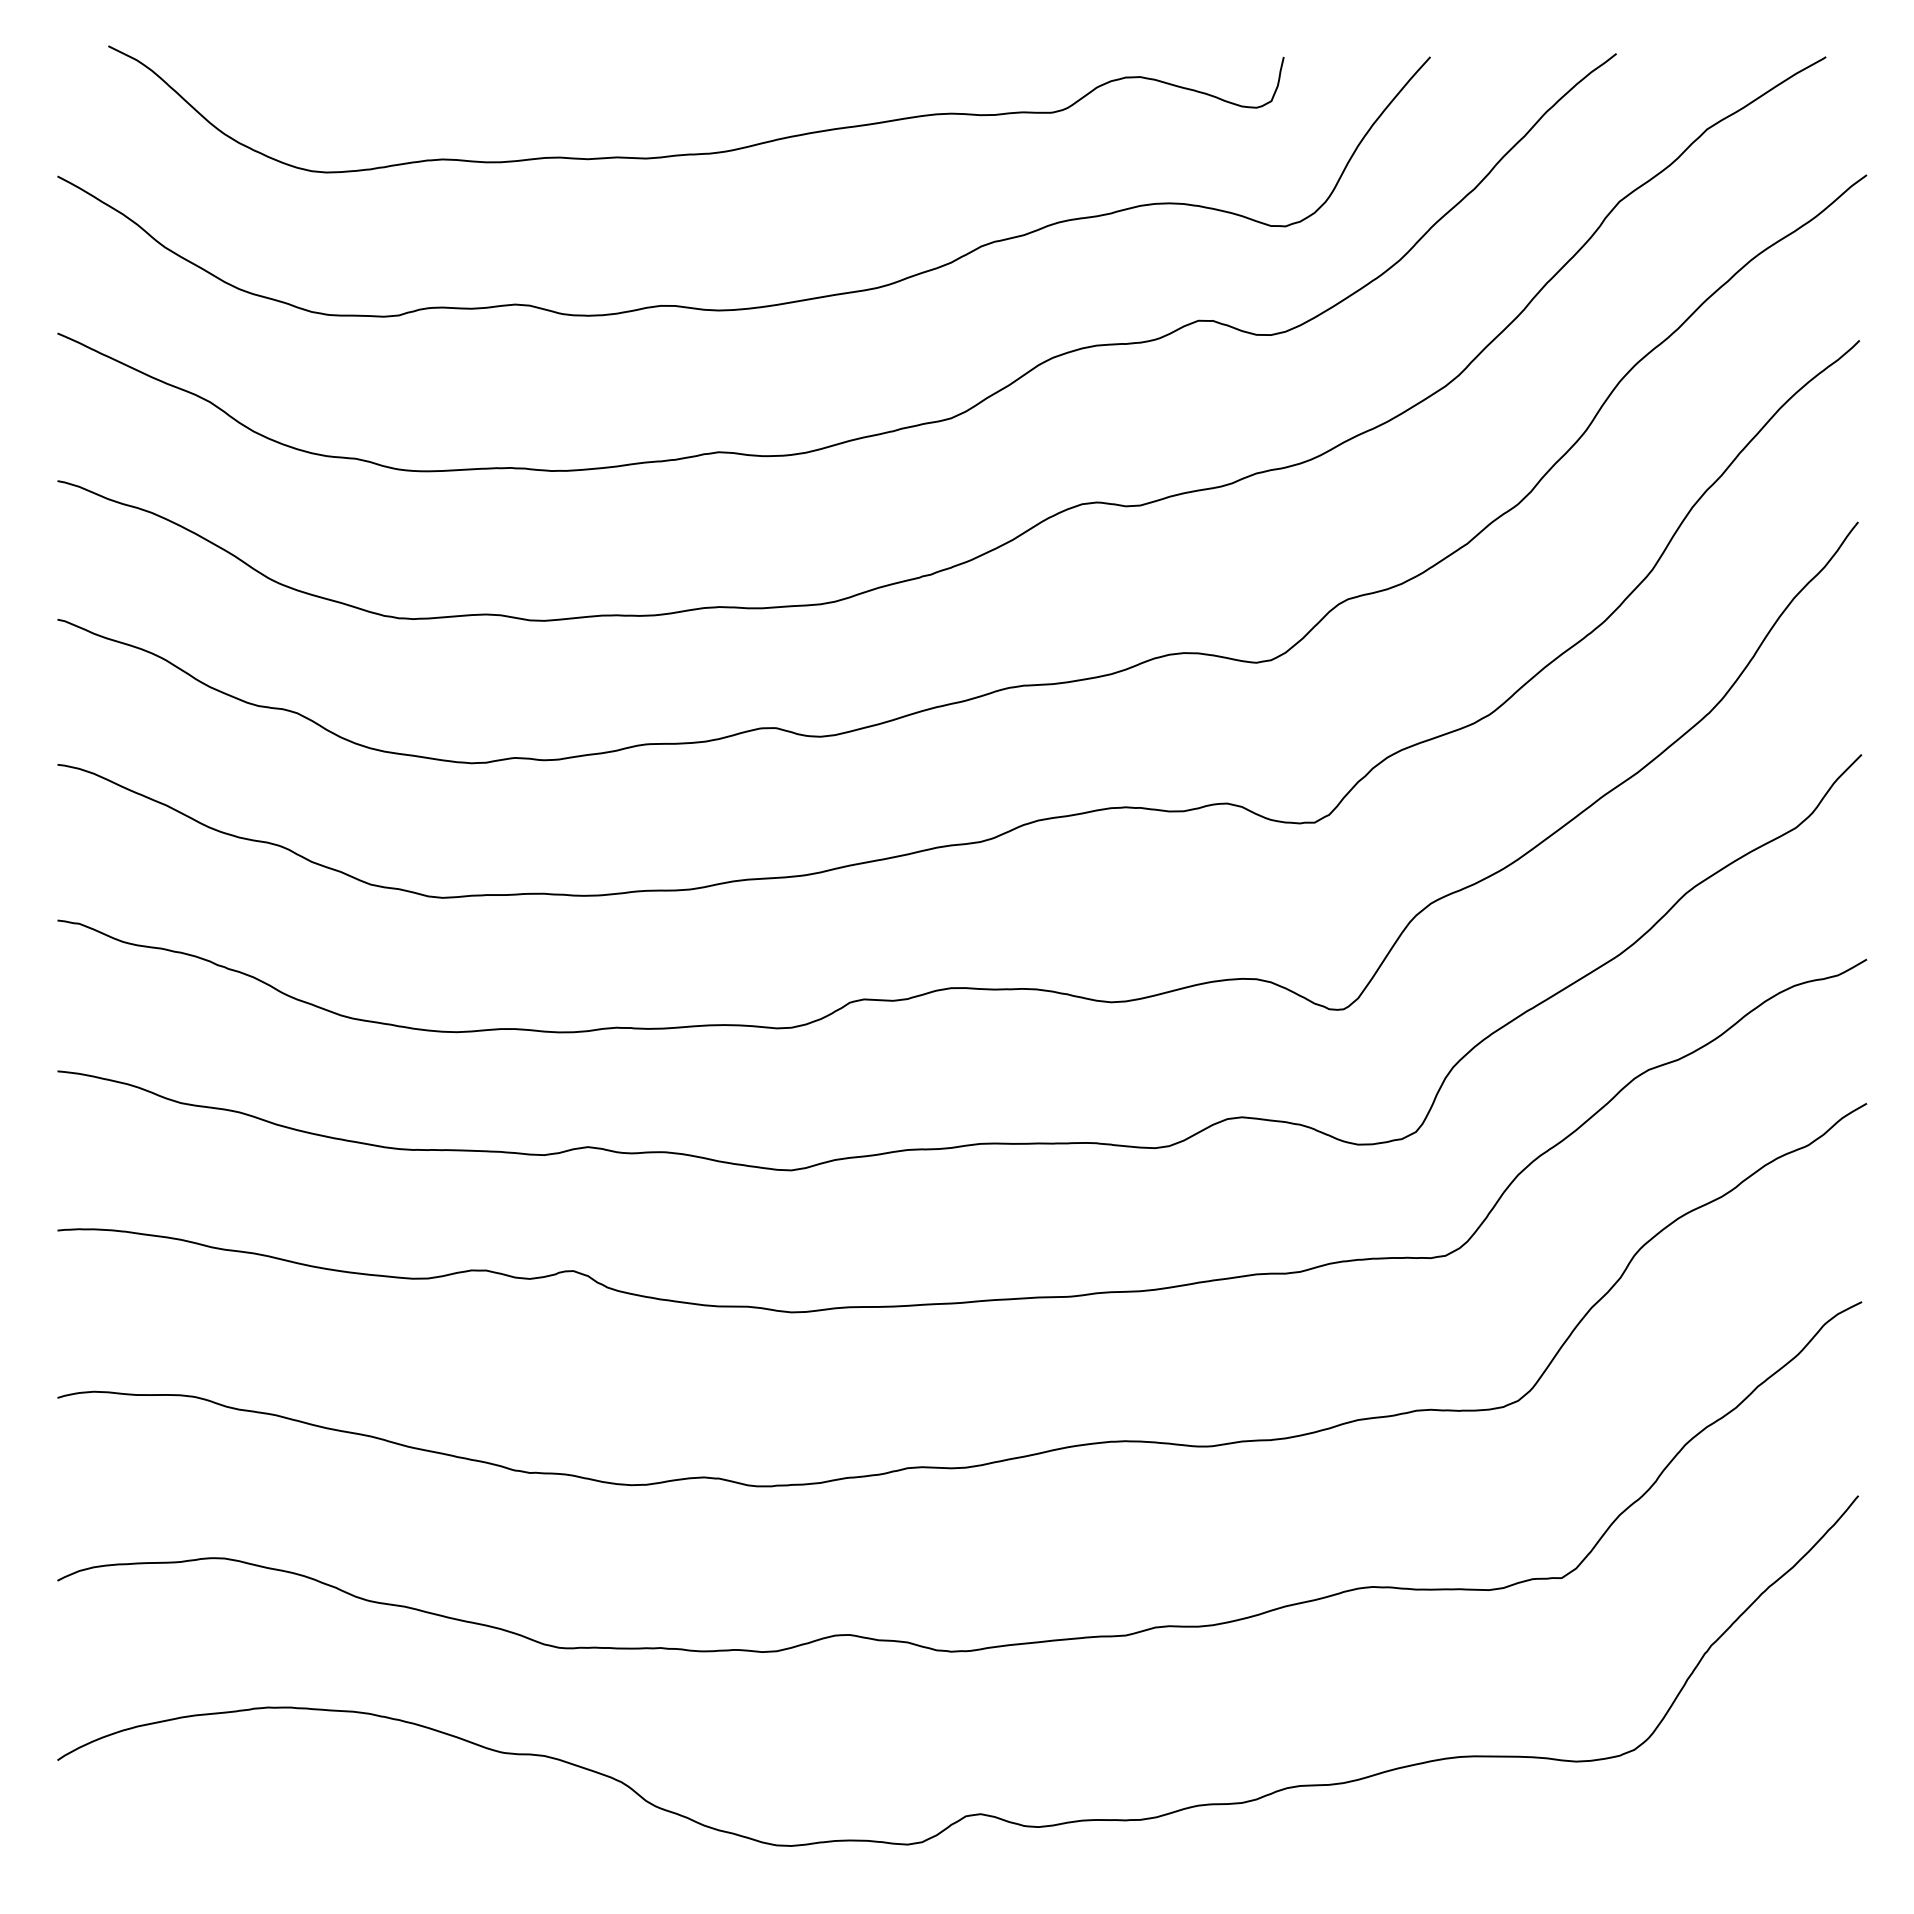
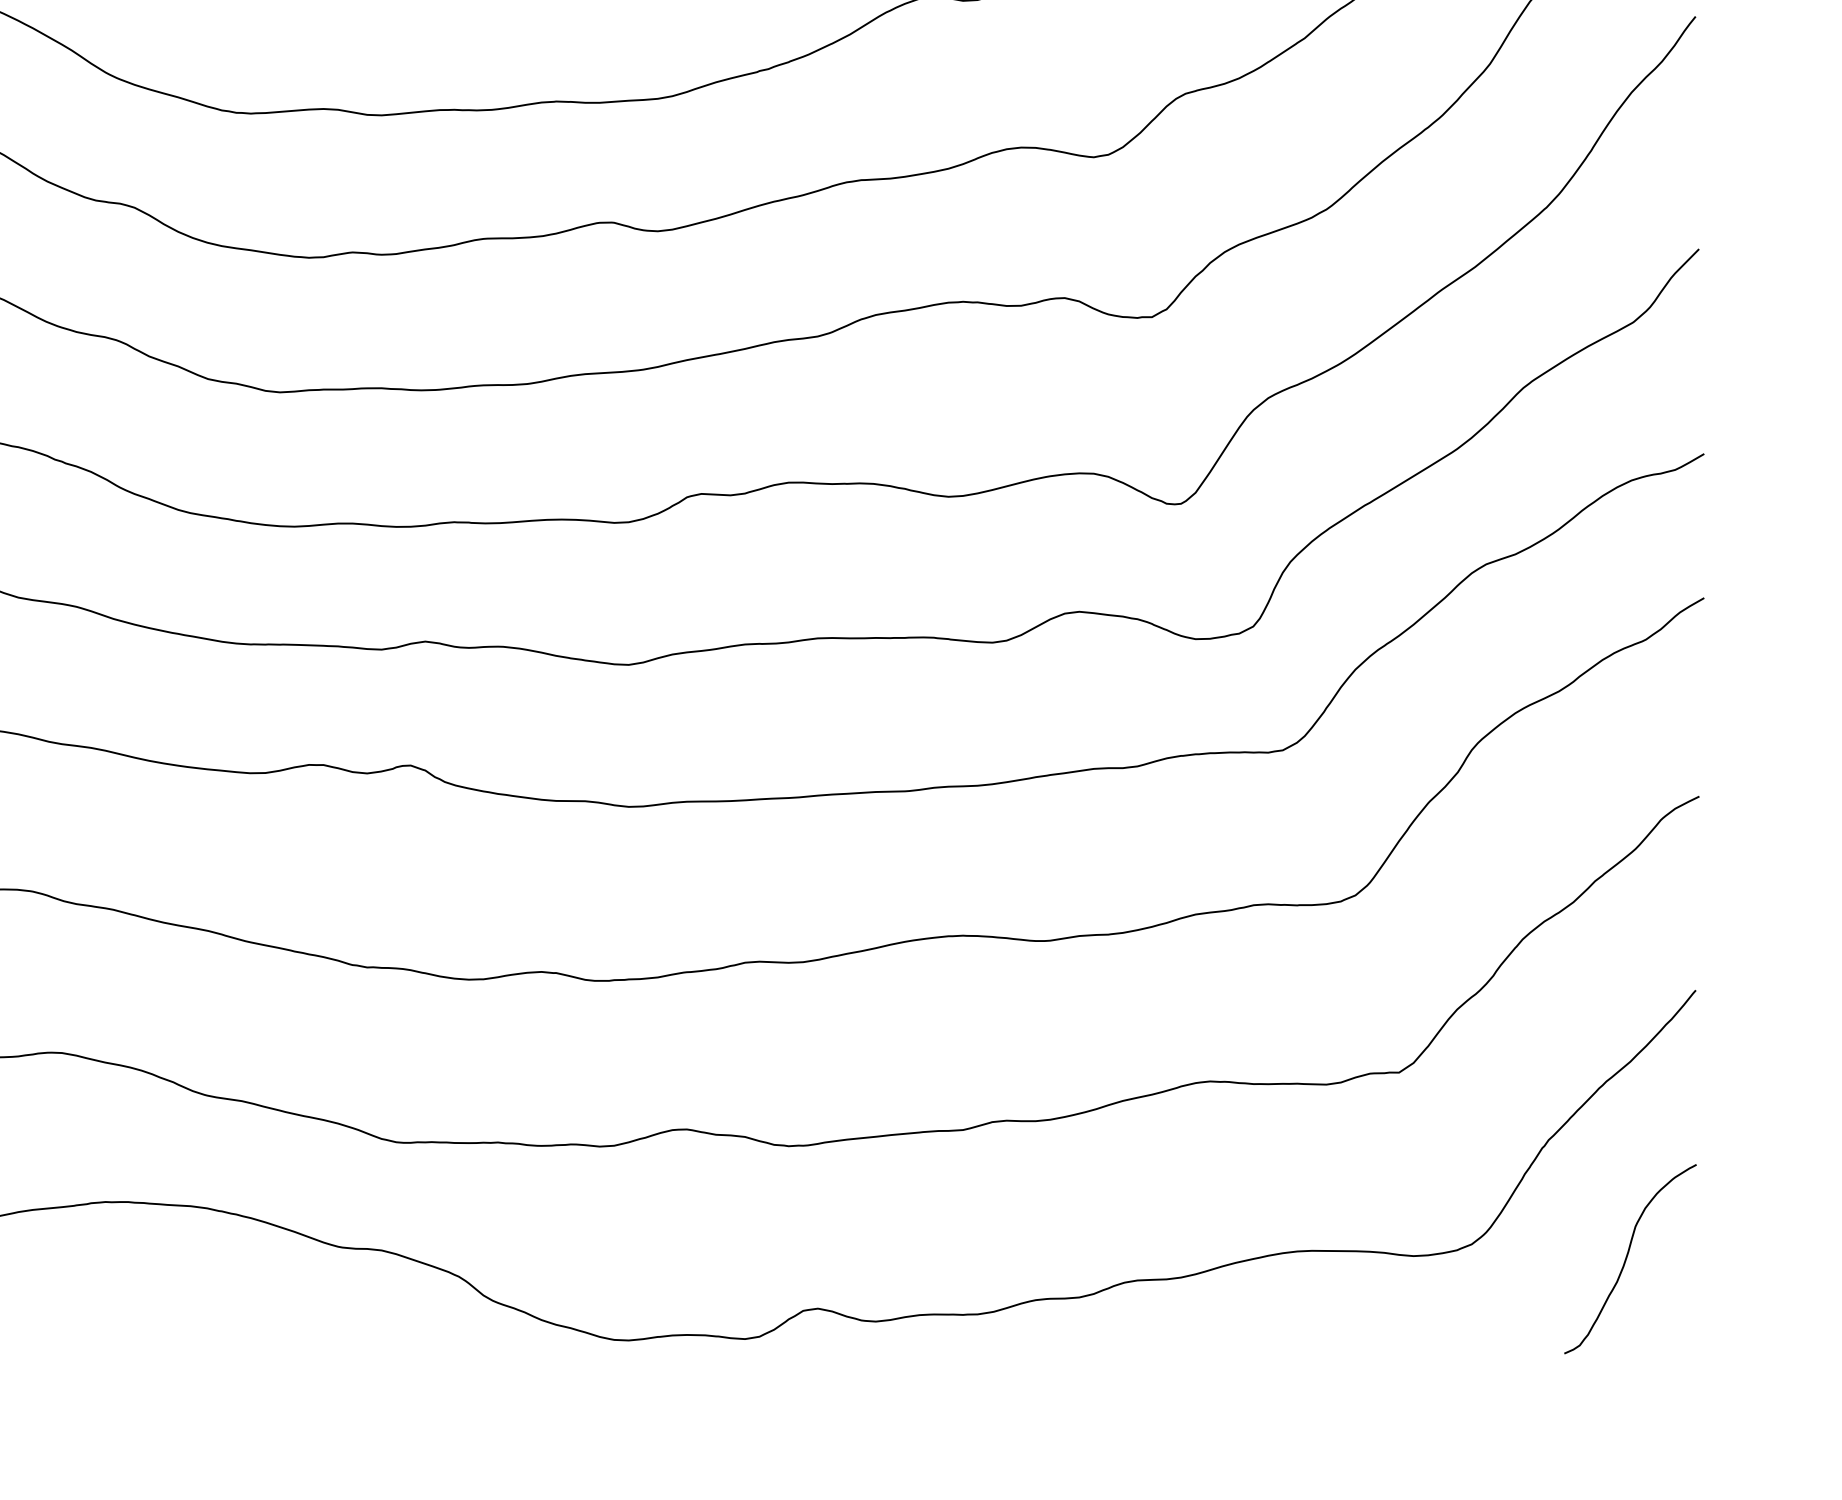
curve: (1790, 1762) -> (1627, 1257), added

